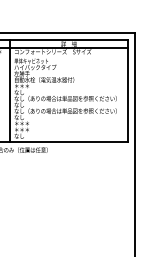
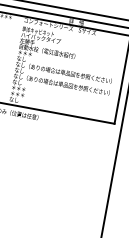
line: (10, 90) -> (13, 55), removed

